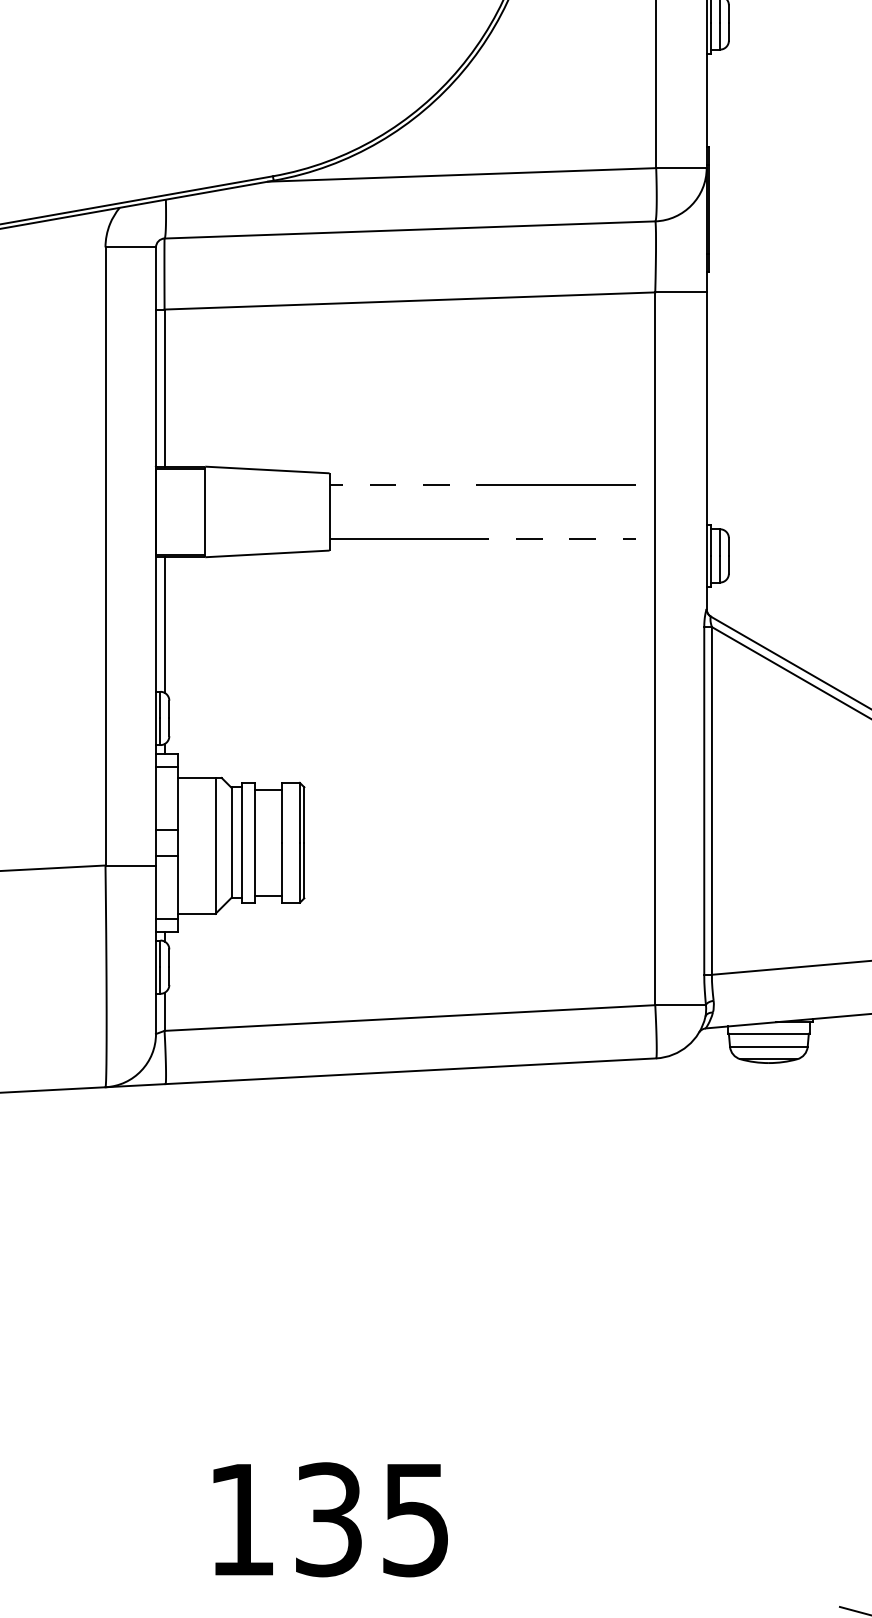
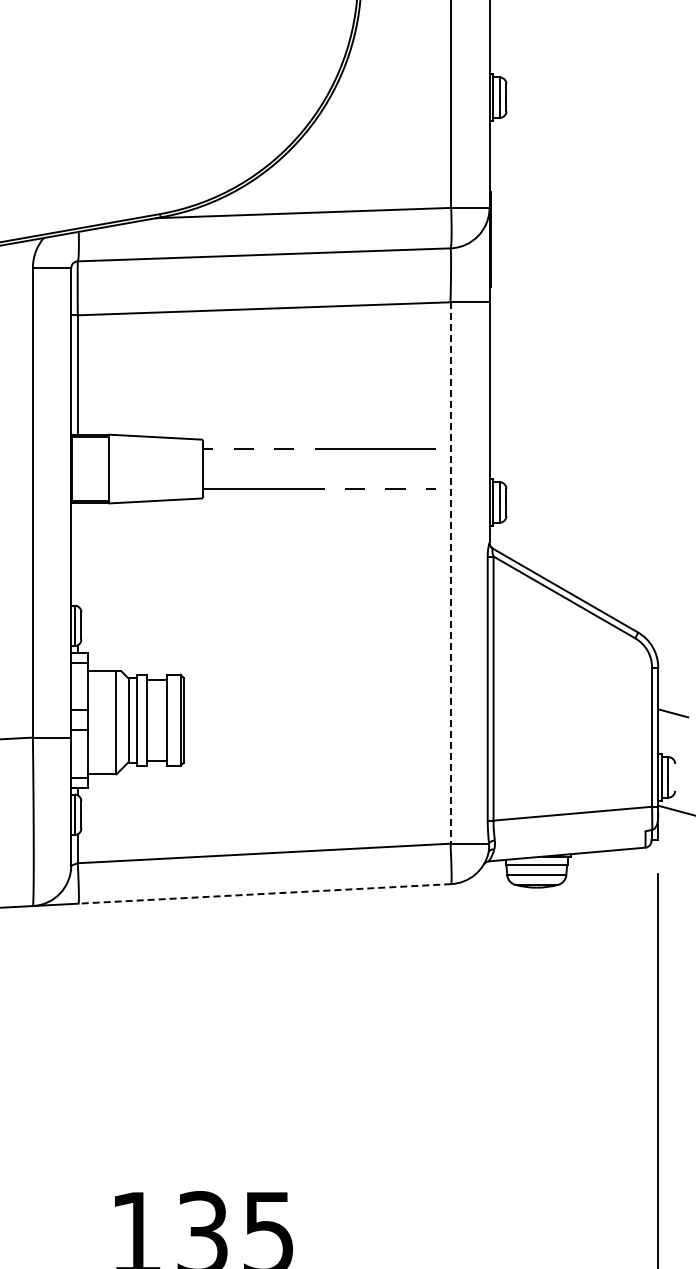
line: (164, 624) -> (77, 554), removed
line: (655, 649) -> (450, 573), solid -> dashed
line: (410, 1070) -> (264, 893), solid -> dashed

